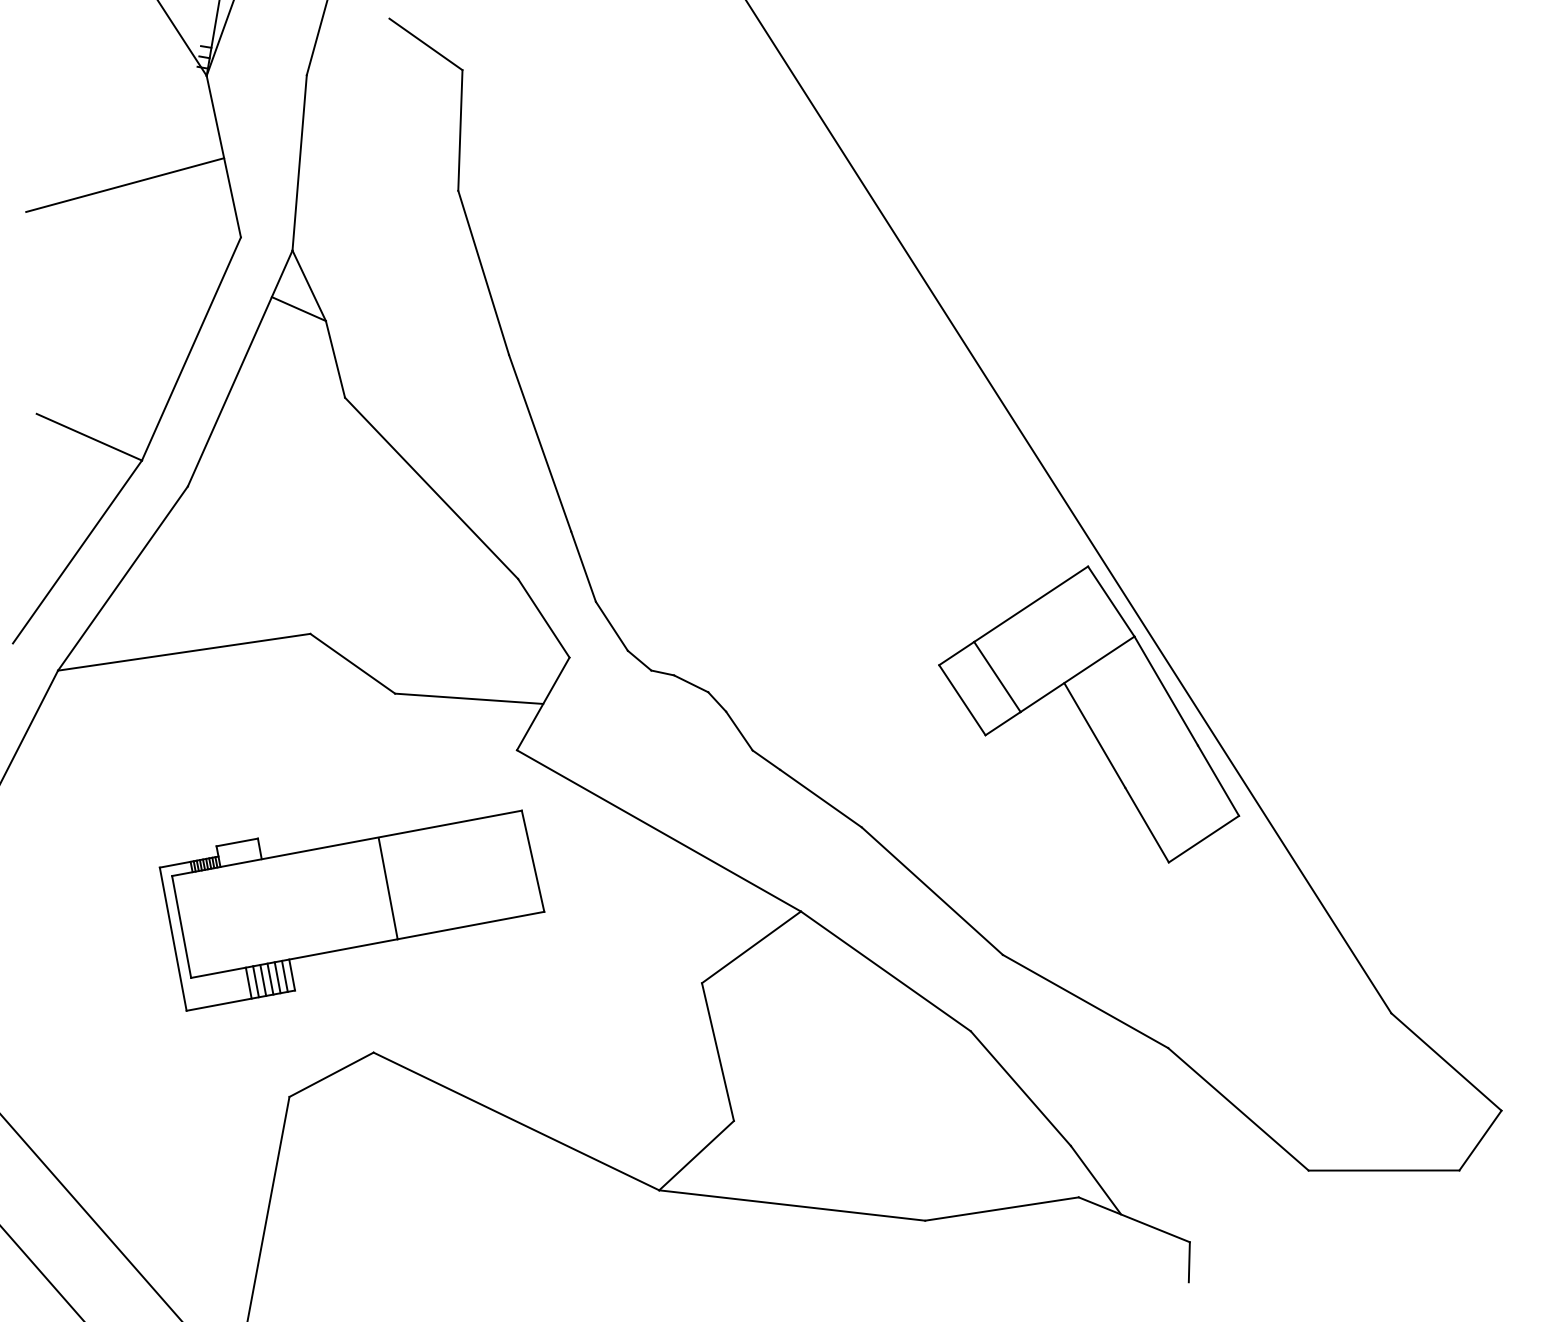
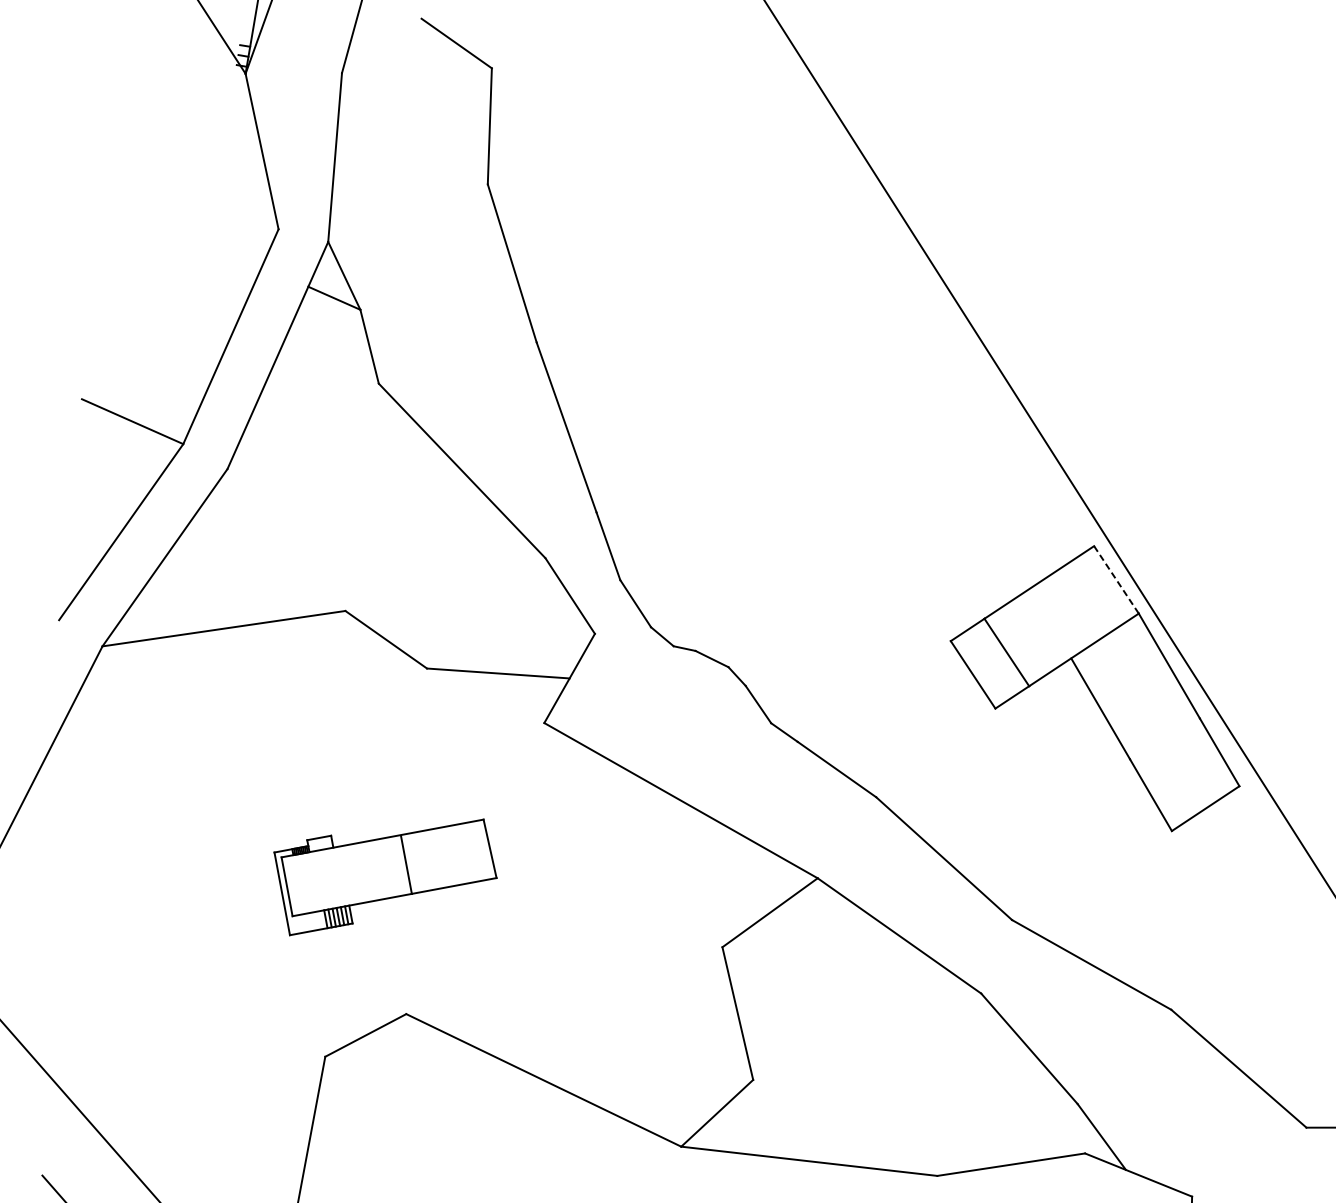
line: (125, 185) -> (167, 179), removed
line: (1111, 601) -> (1116, 579), solid -> dashed
part: (351, 910) -> (385, 877), size x0.6

